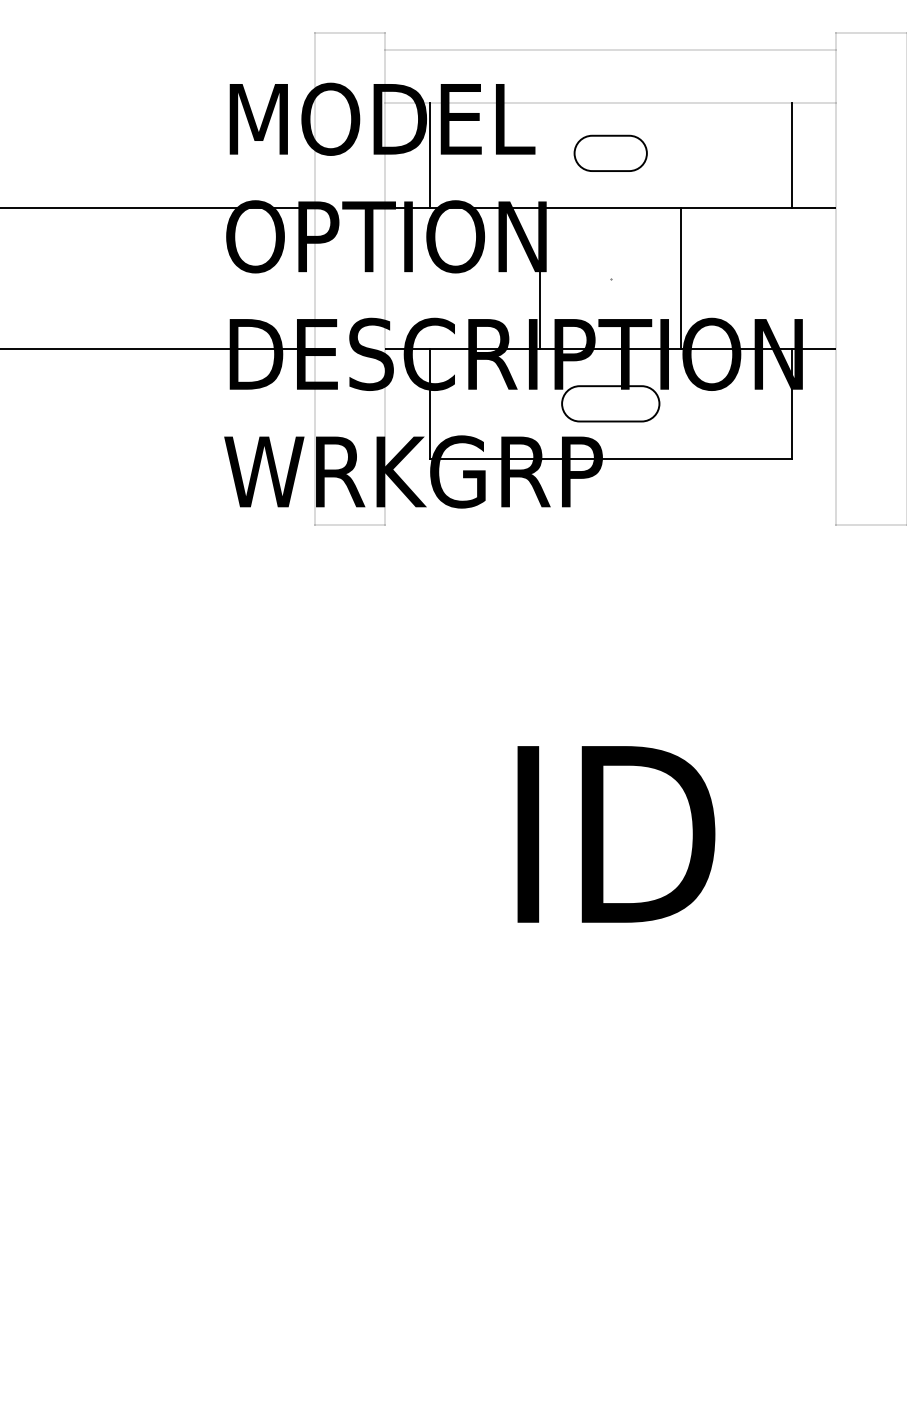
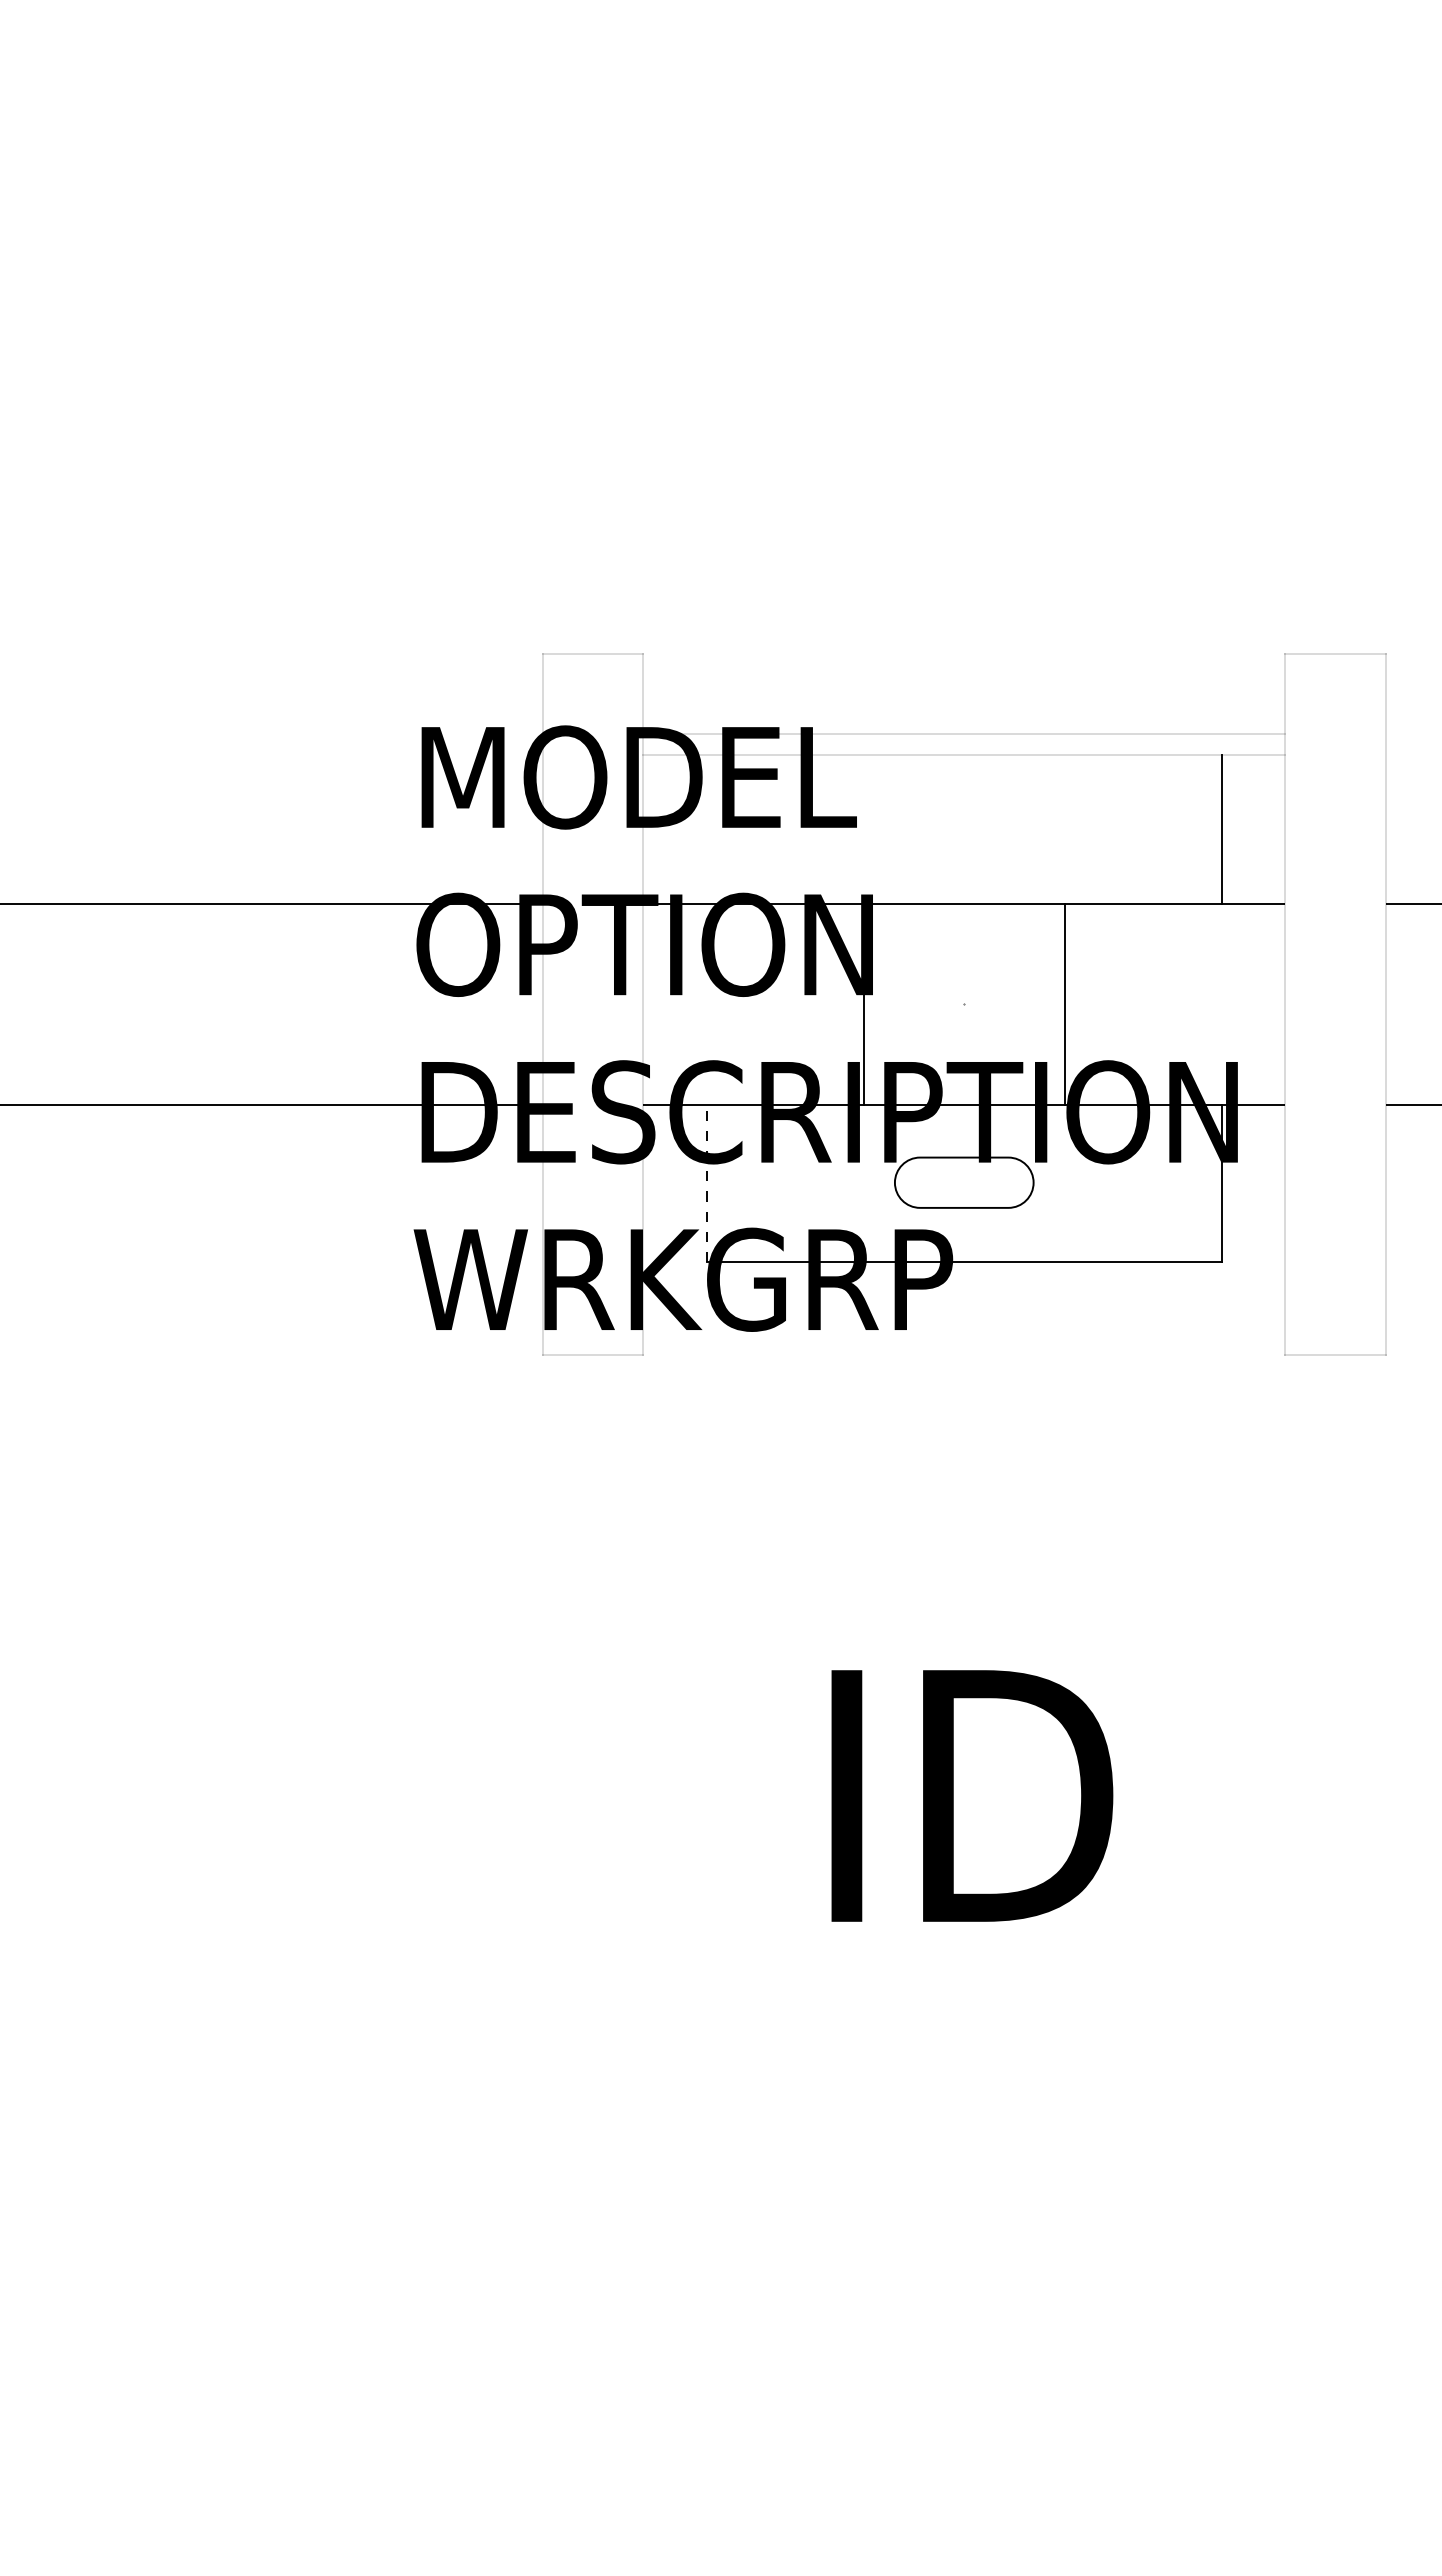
line: (610, 50) -> (964, 734), moved
part: (610, 153) -> (963, 826), removed
line: (429, 155) -> (706, 828), removed
line: (429, 404) -> (706, 1183), solid -> dashed

